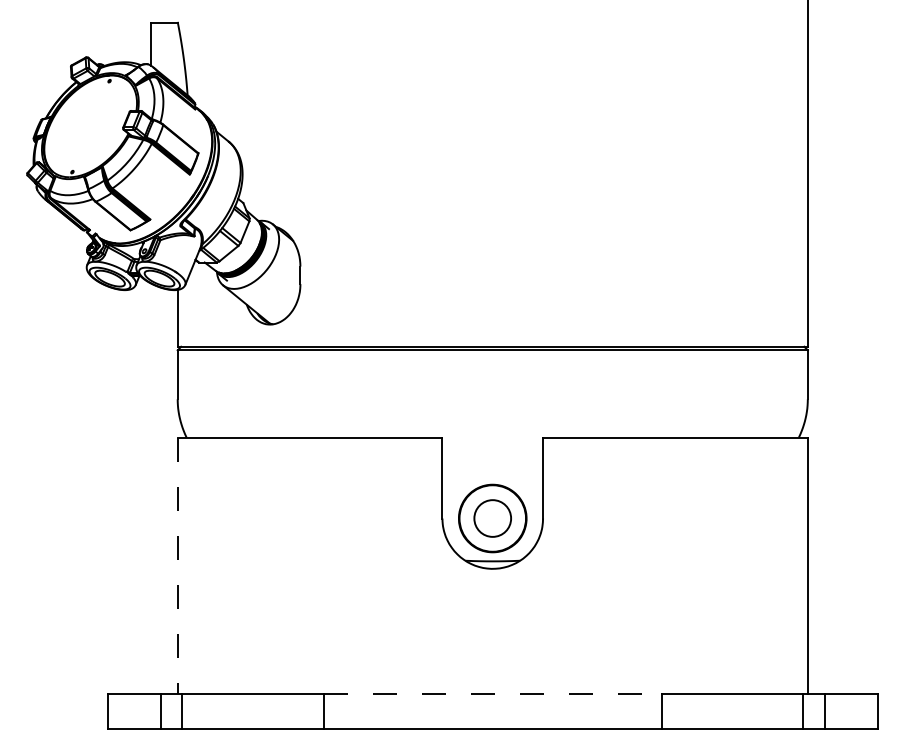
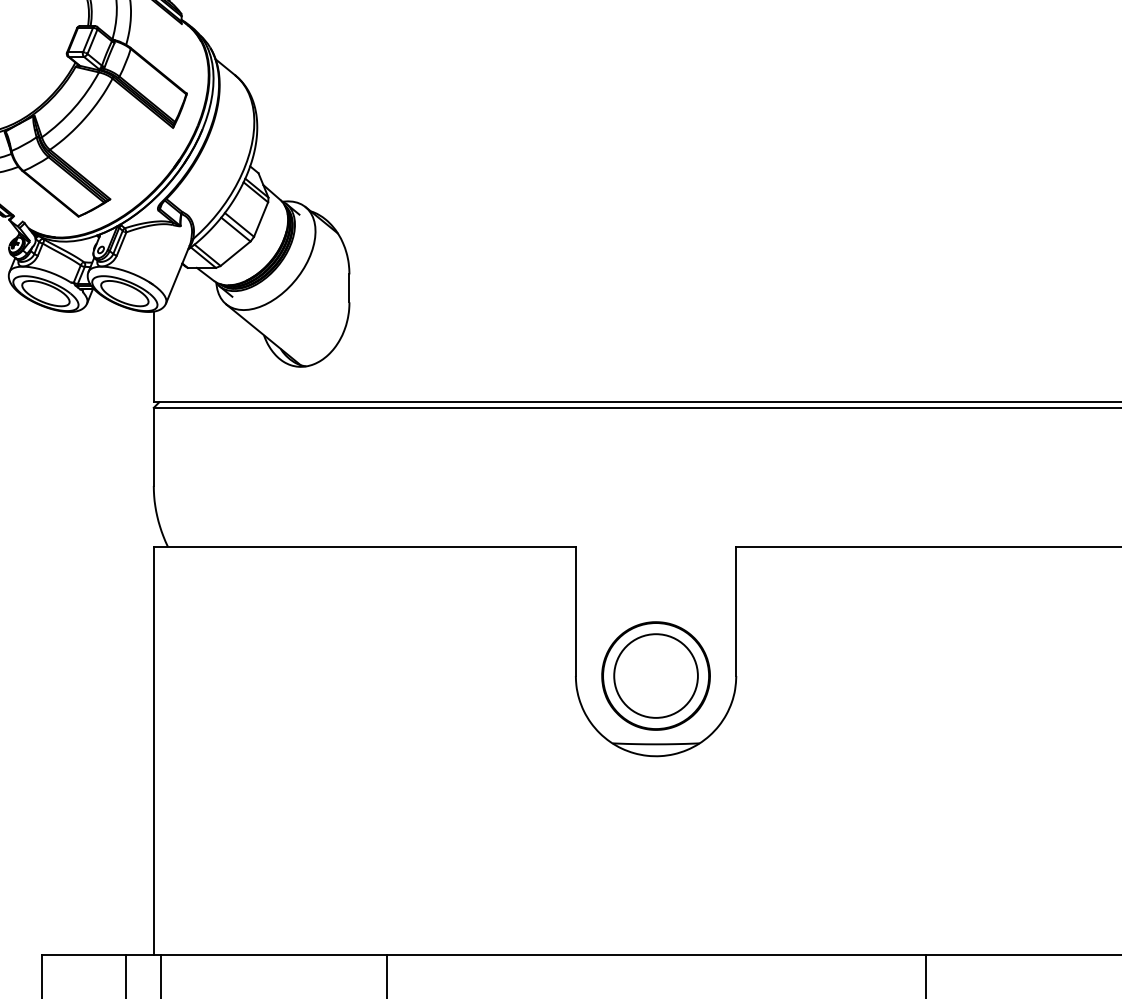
circle: (492, 518) -> (655, 676), size x1.43
line: (177, 565) -> (153, 750), dashed -> solid
line: (493, 693) -> (657, 954), dashed -> solid

